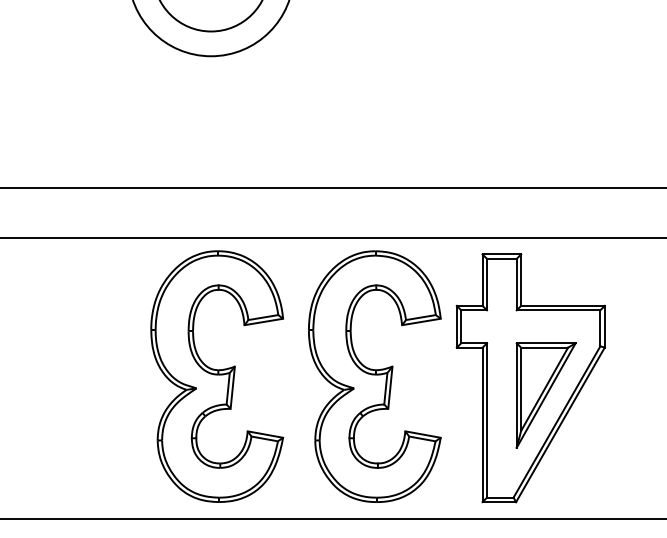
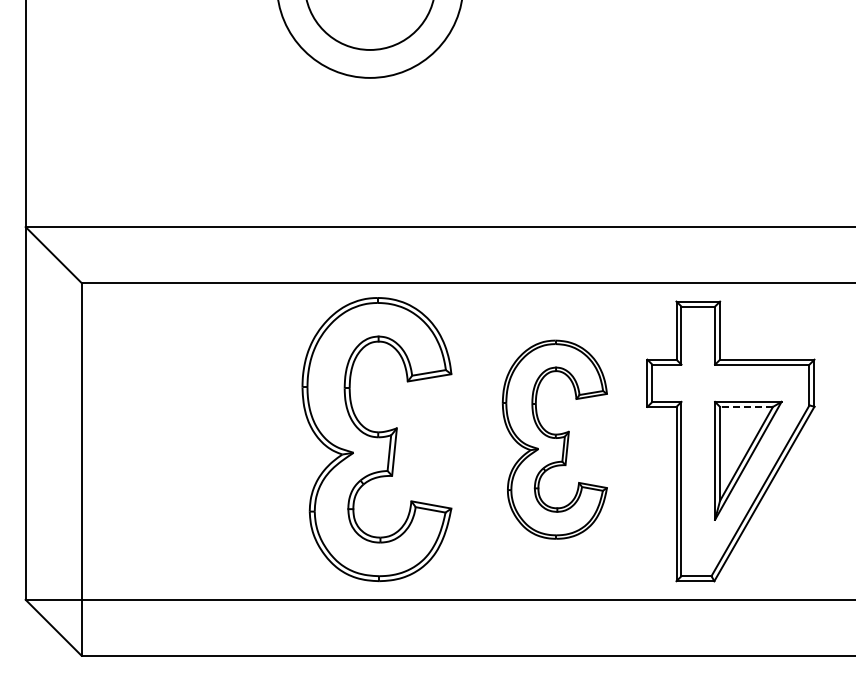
line: (544, 347) -> (746, 406), solid -> dashed
part: (374, 376) -> (554, 439), size x0.7

